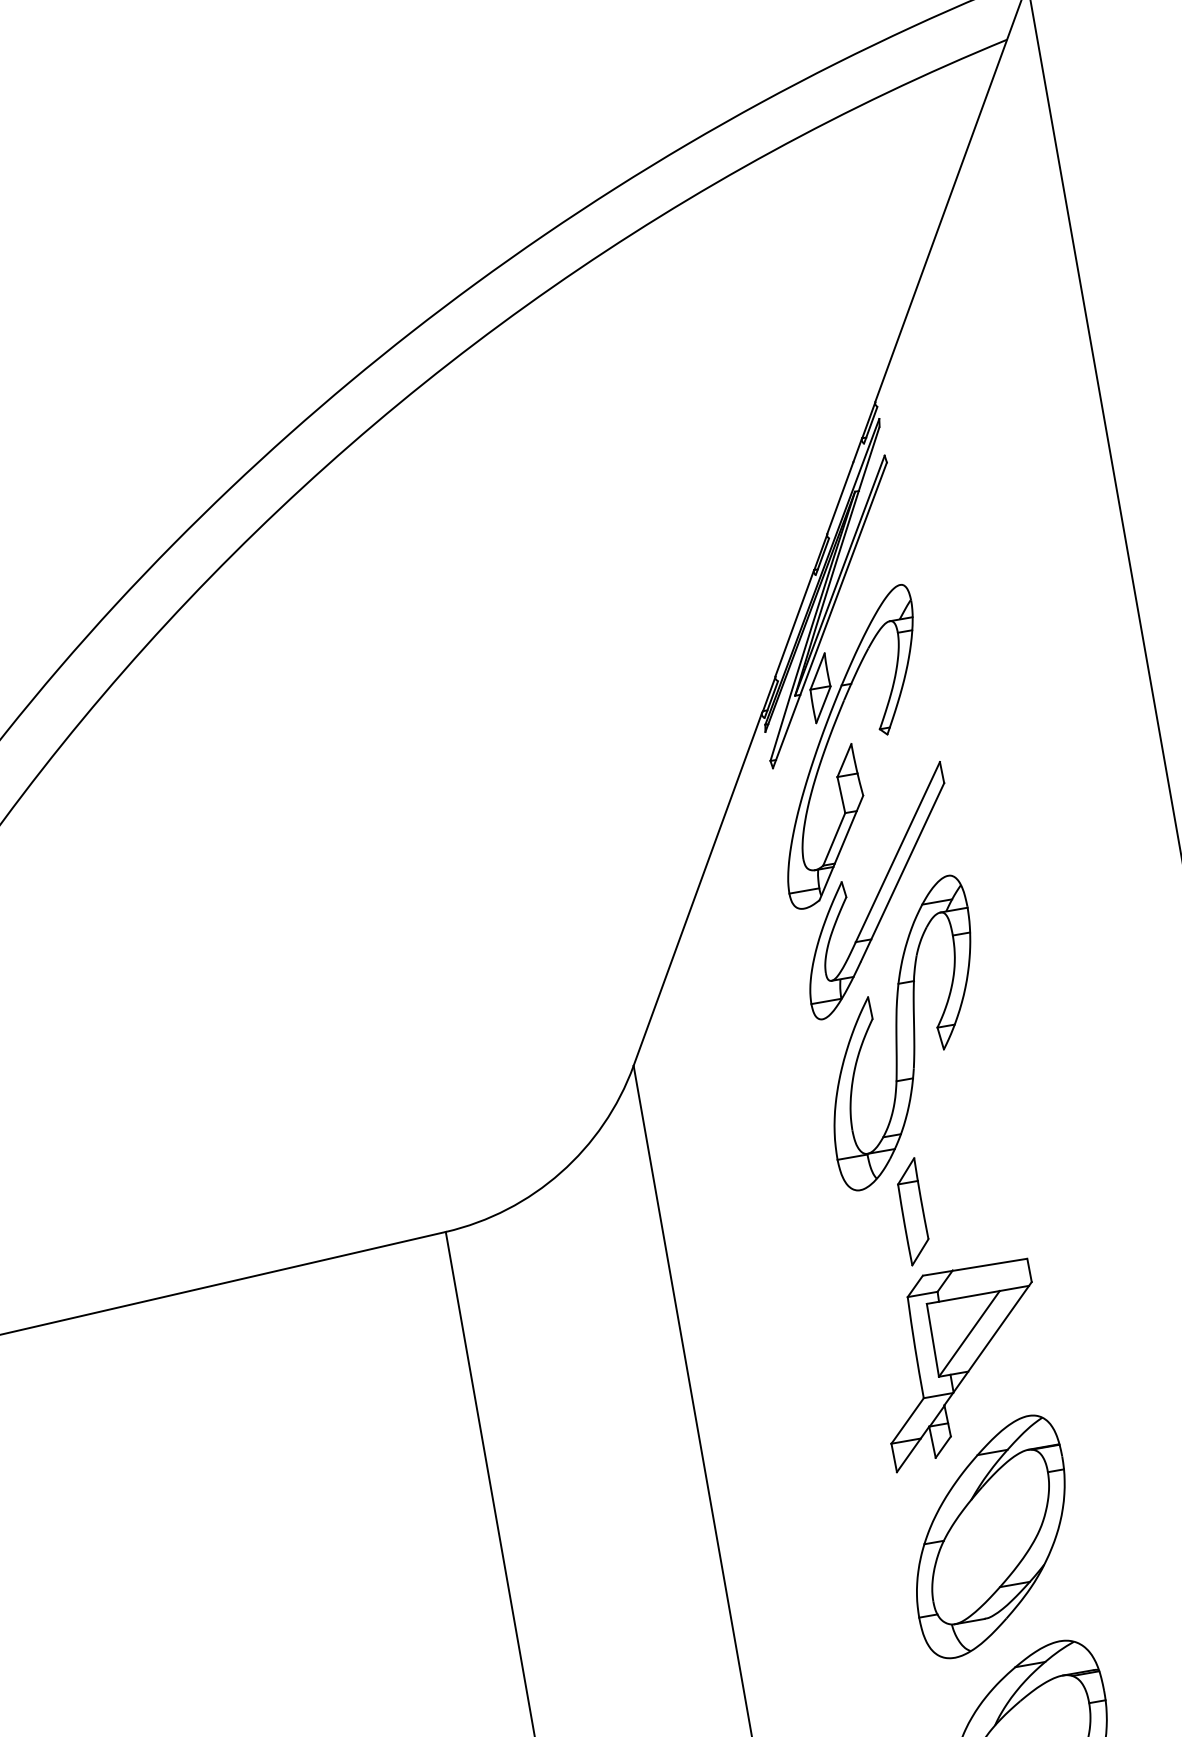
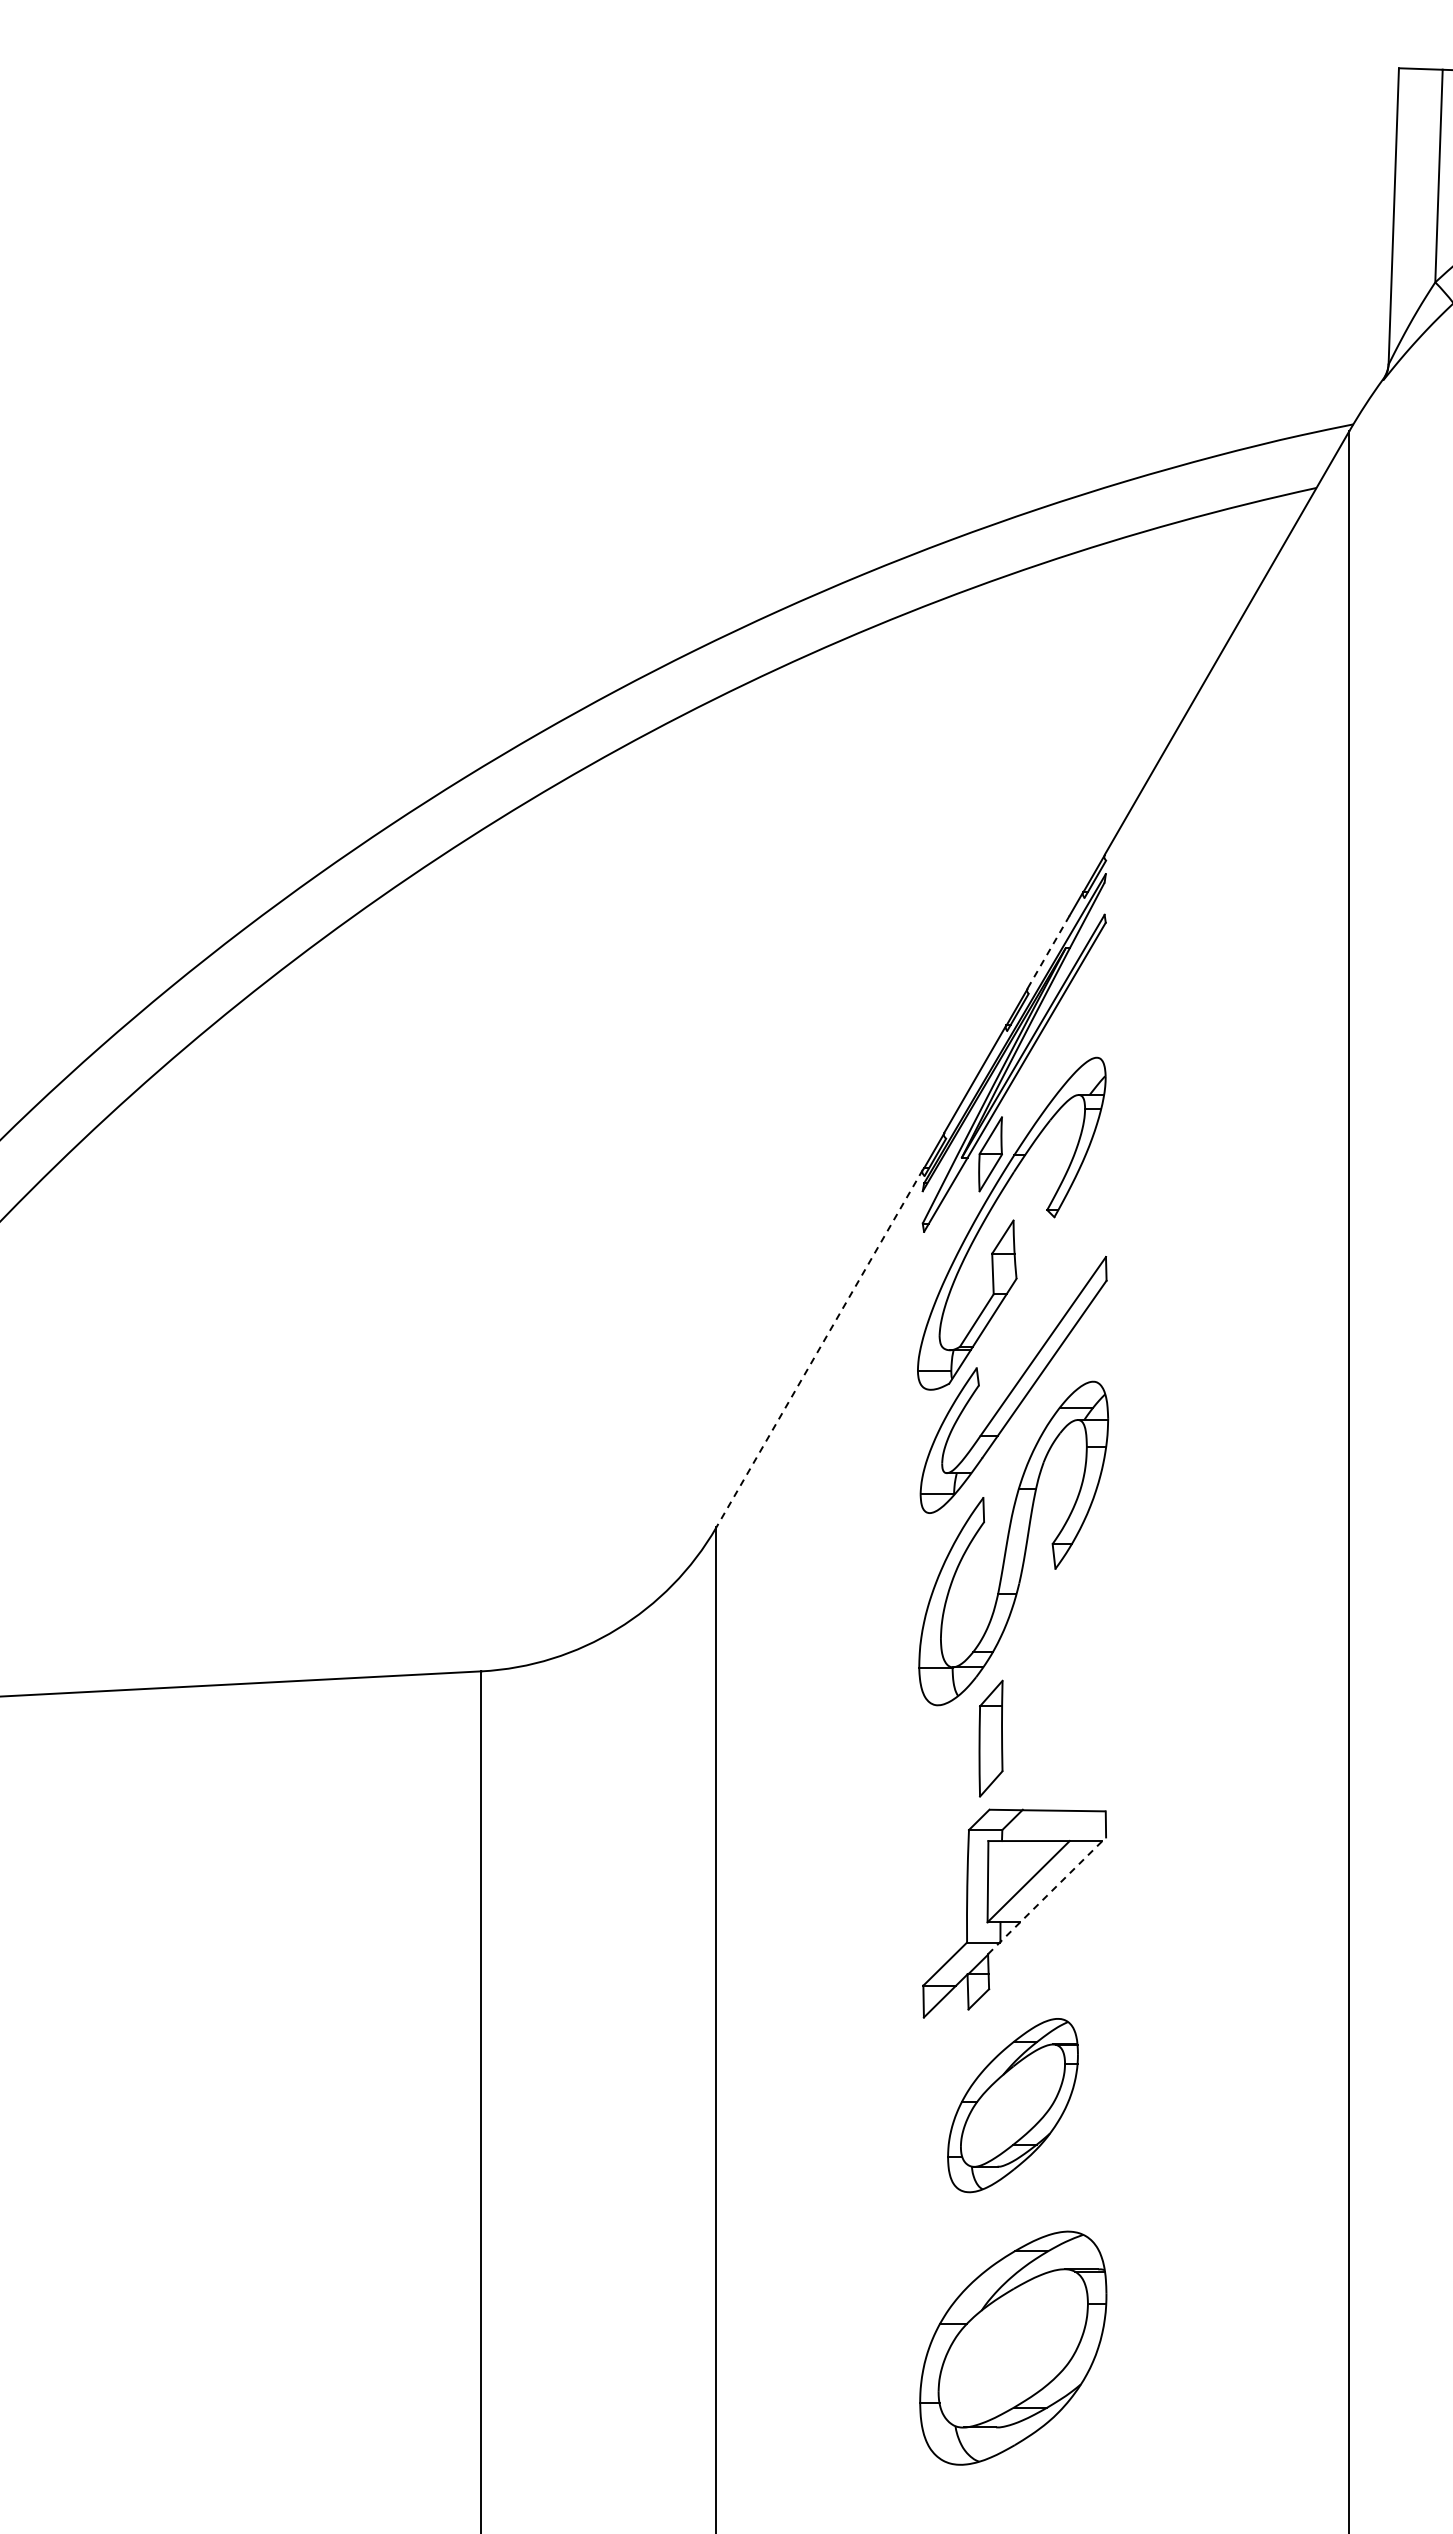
line: (840, 498) -> (1048, 952), solid -> dashed
line: (697, 889) -> (819, 1348), solid -> dashed
line: (988, 1343) -> (1047, 1895), solid -> dashed
part: (990, 1537) -> (1012, 2105), size x0.7

